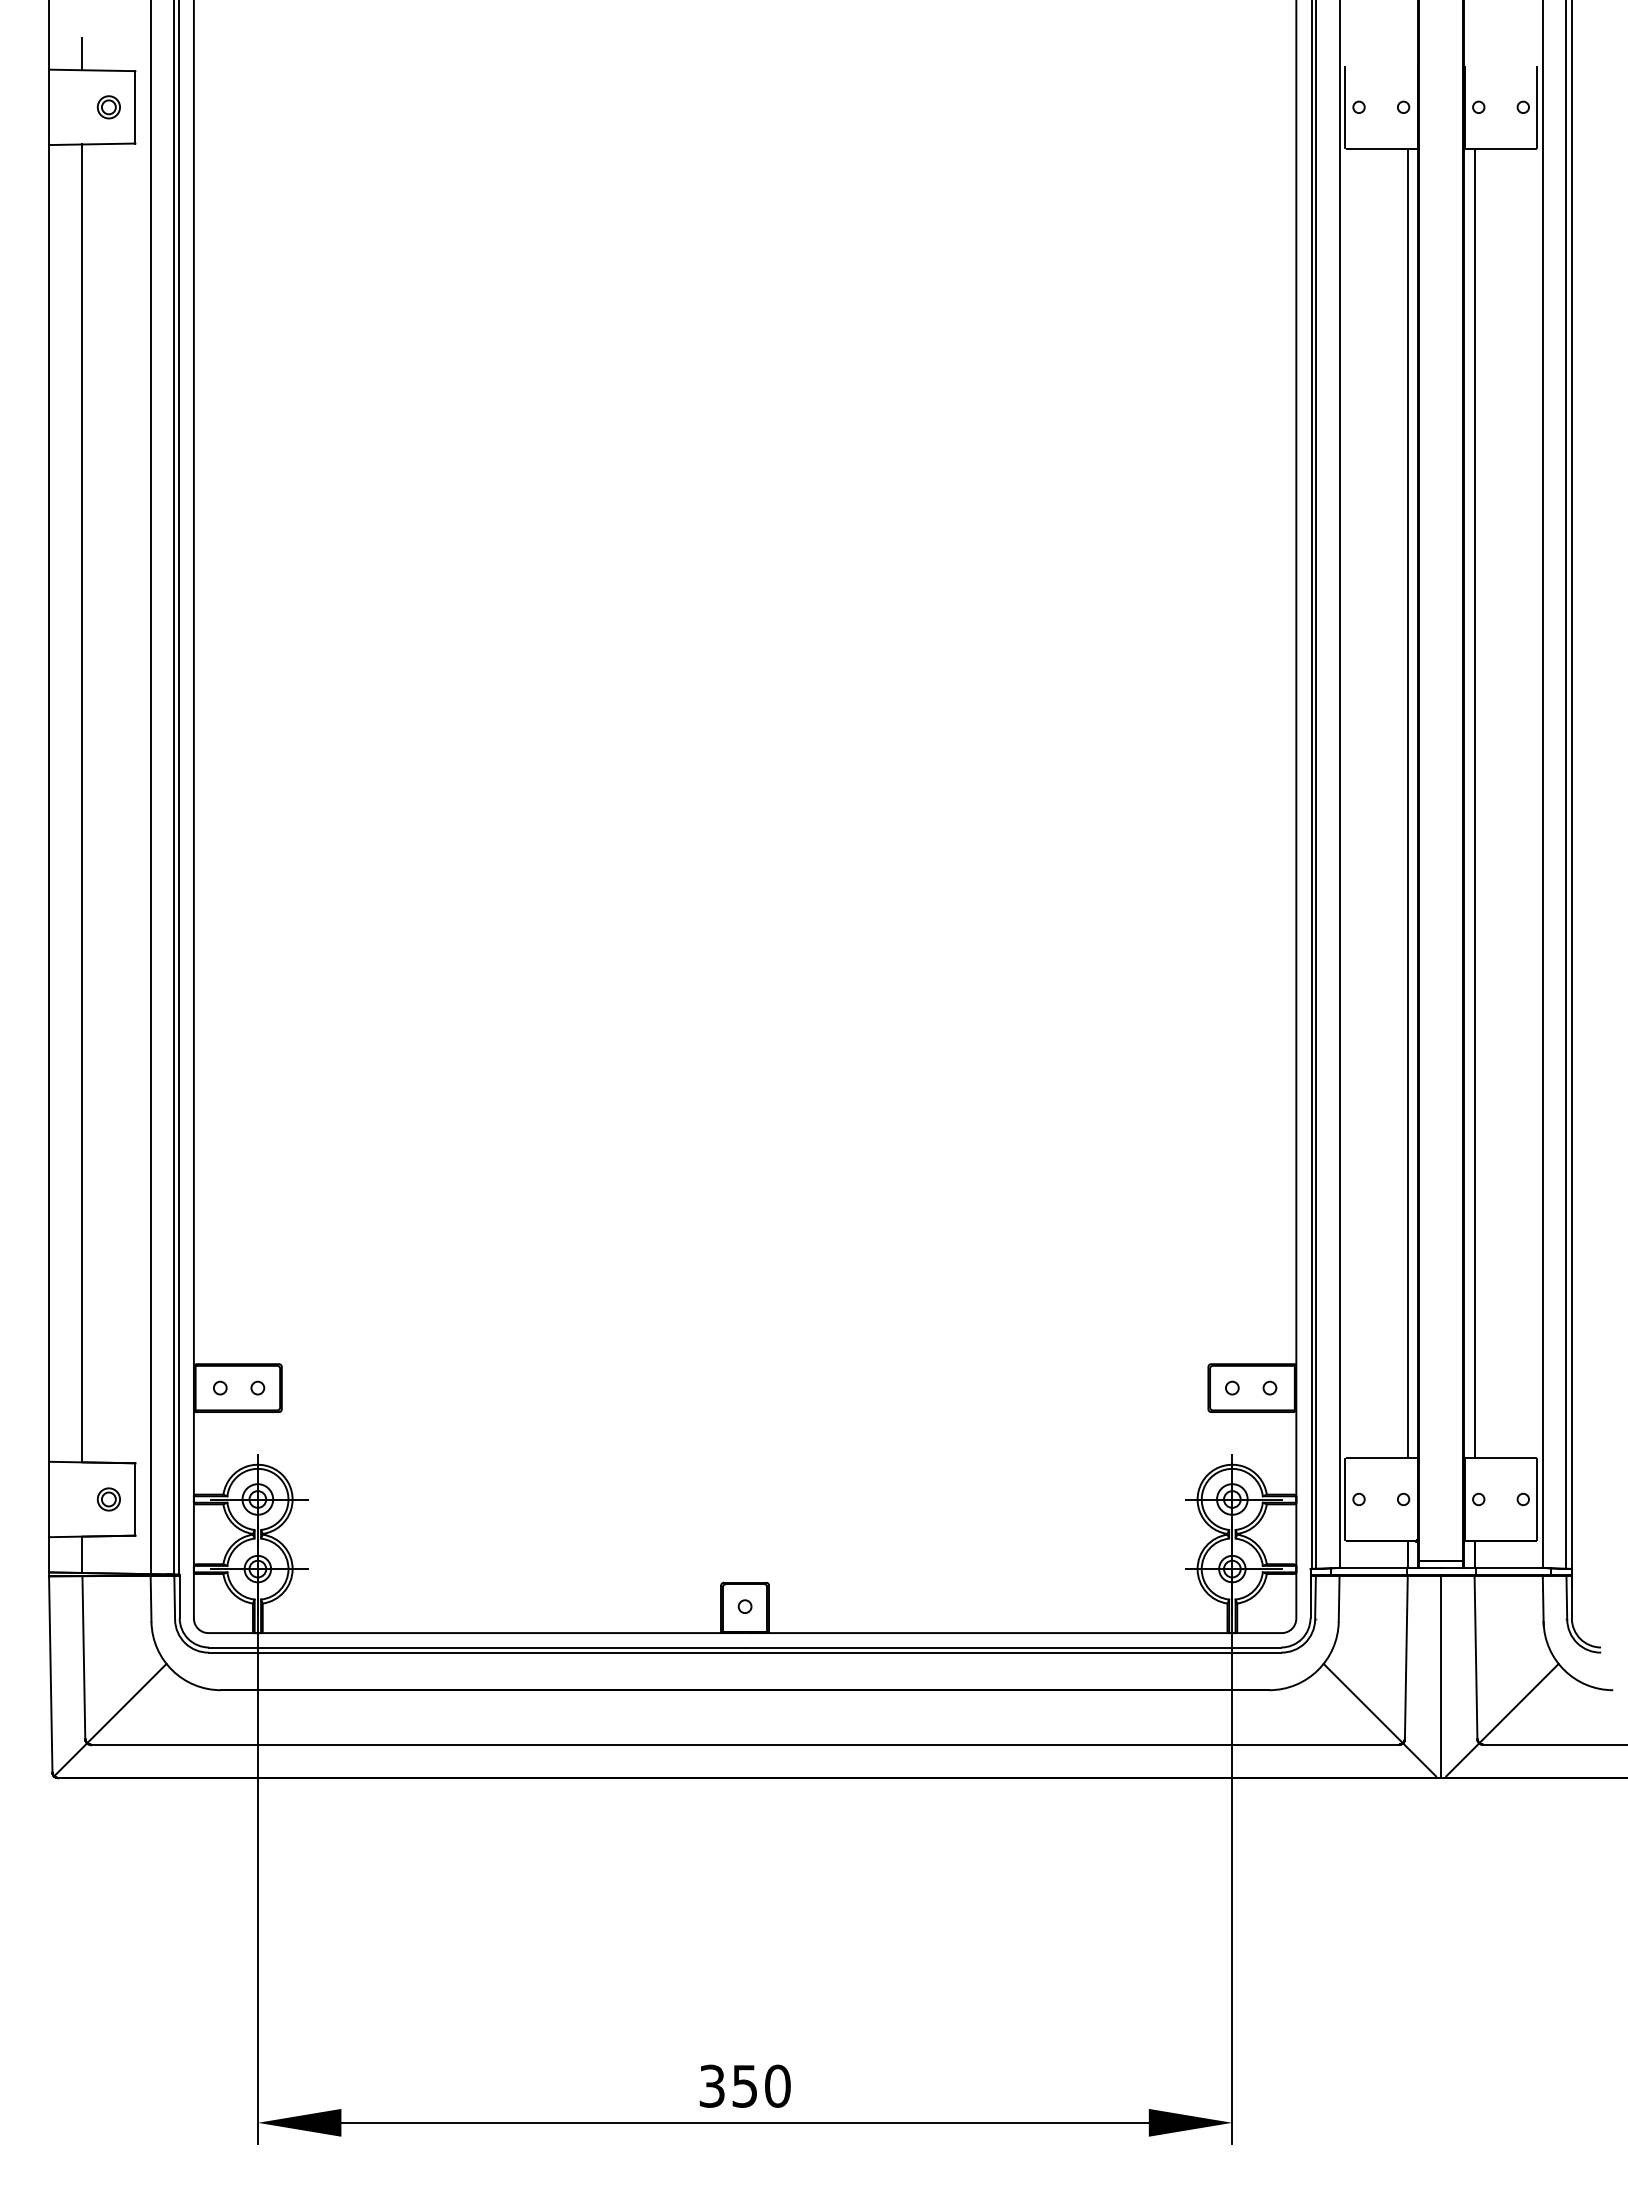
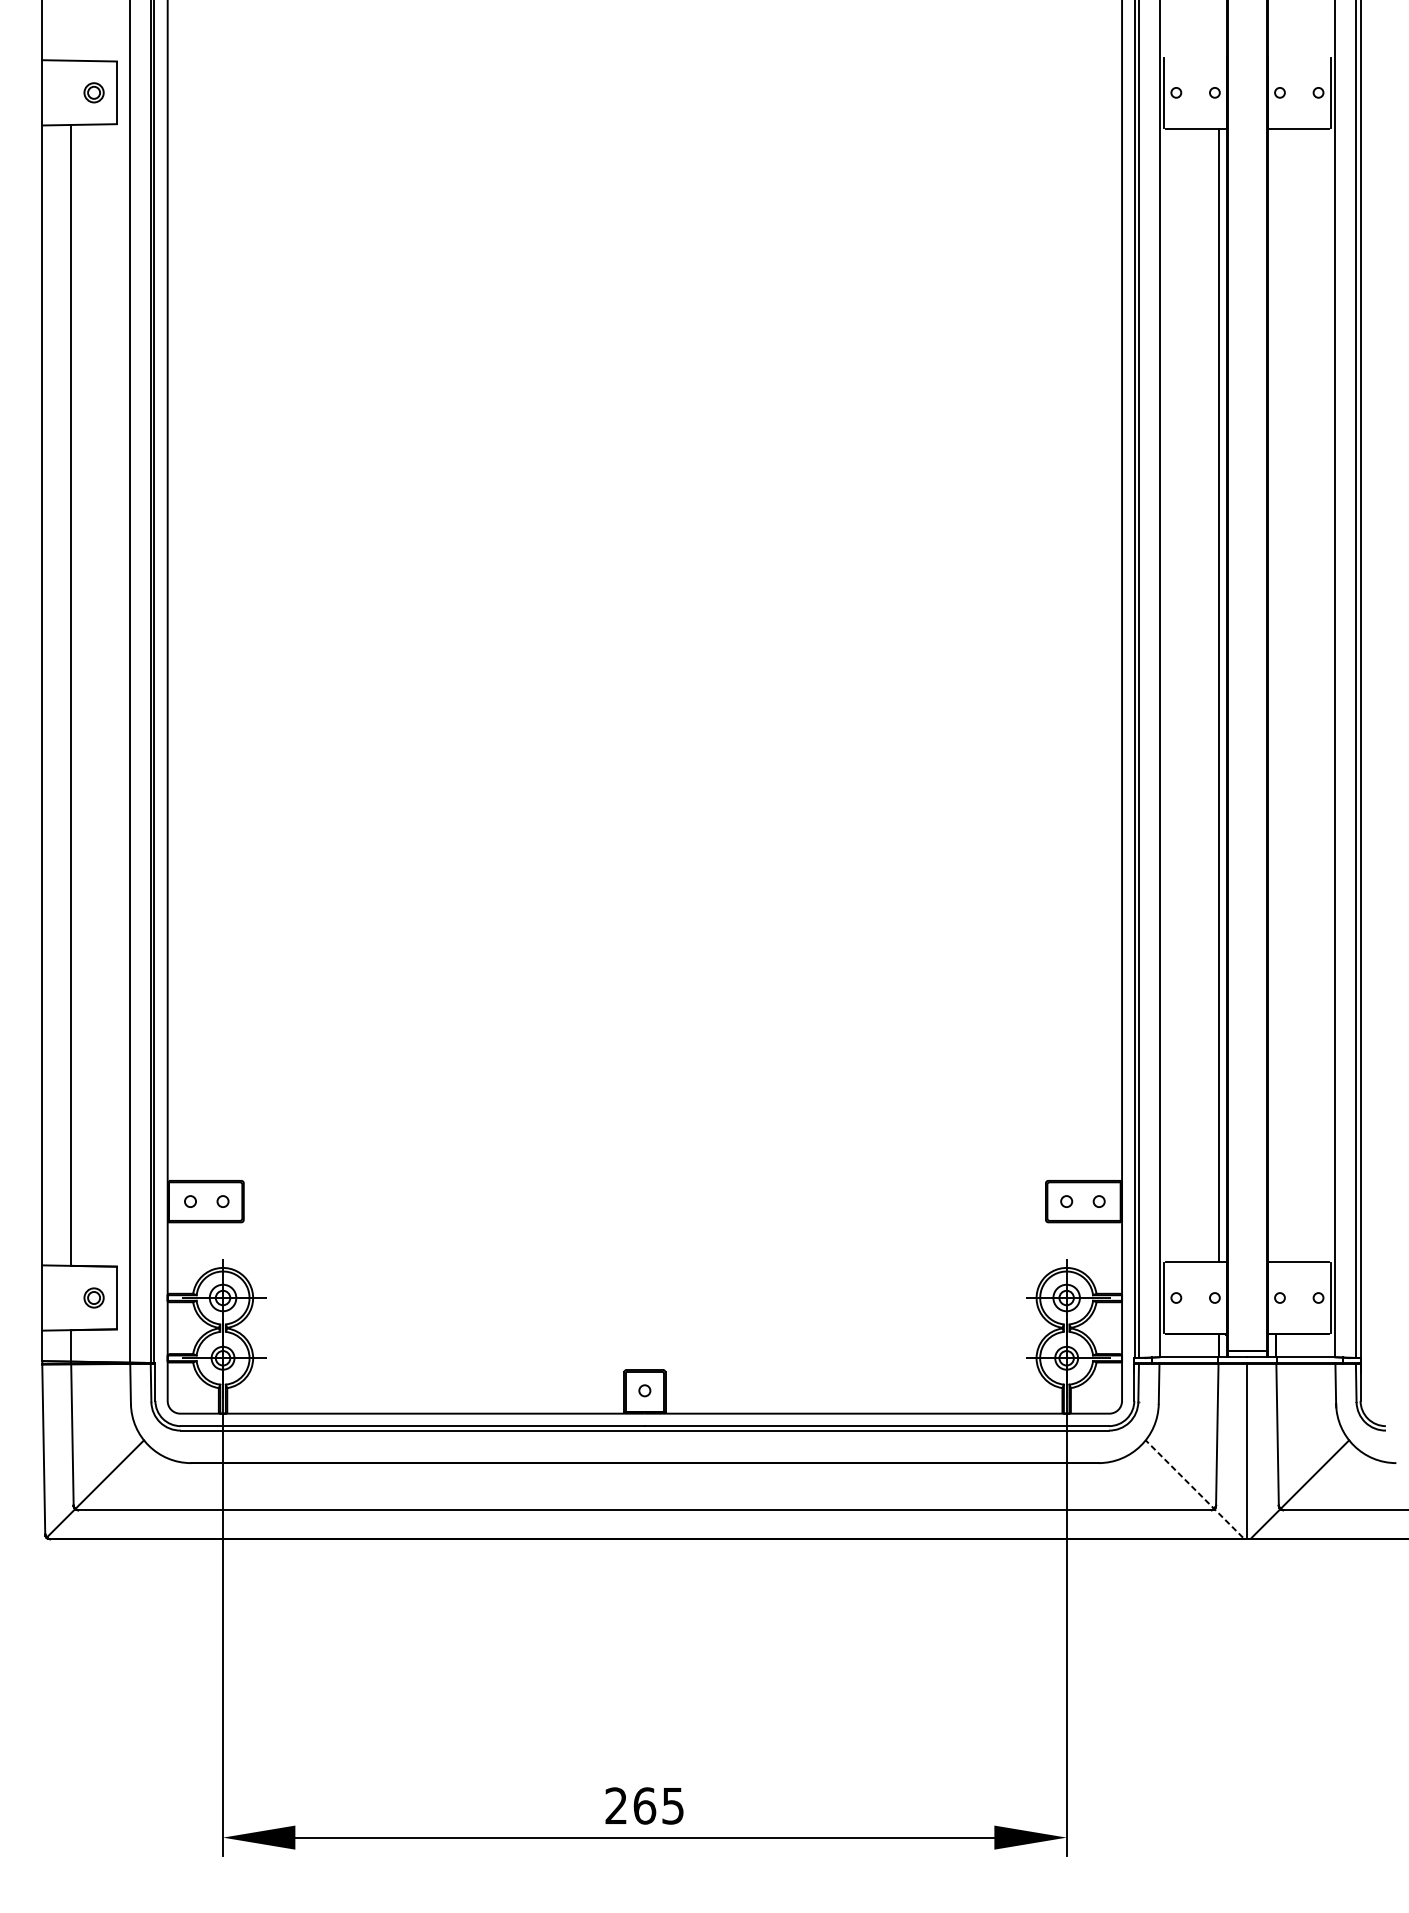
line: (82, 53) -> (71, 46), removed
line: (1474, 803) -> (1276, 695), removed
line: (1379, 1719) -> (1194, 1488), solid -> dashed
text: (744, 2085) -> (644, 1805), 350 -> 265

